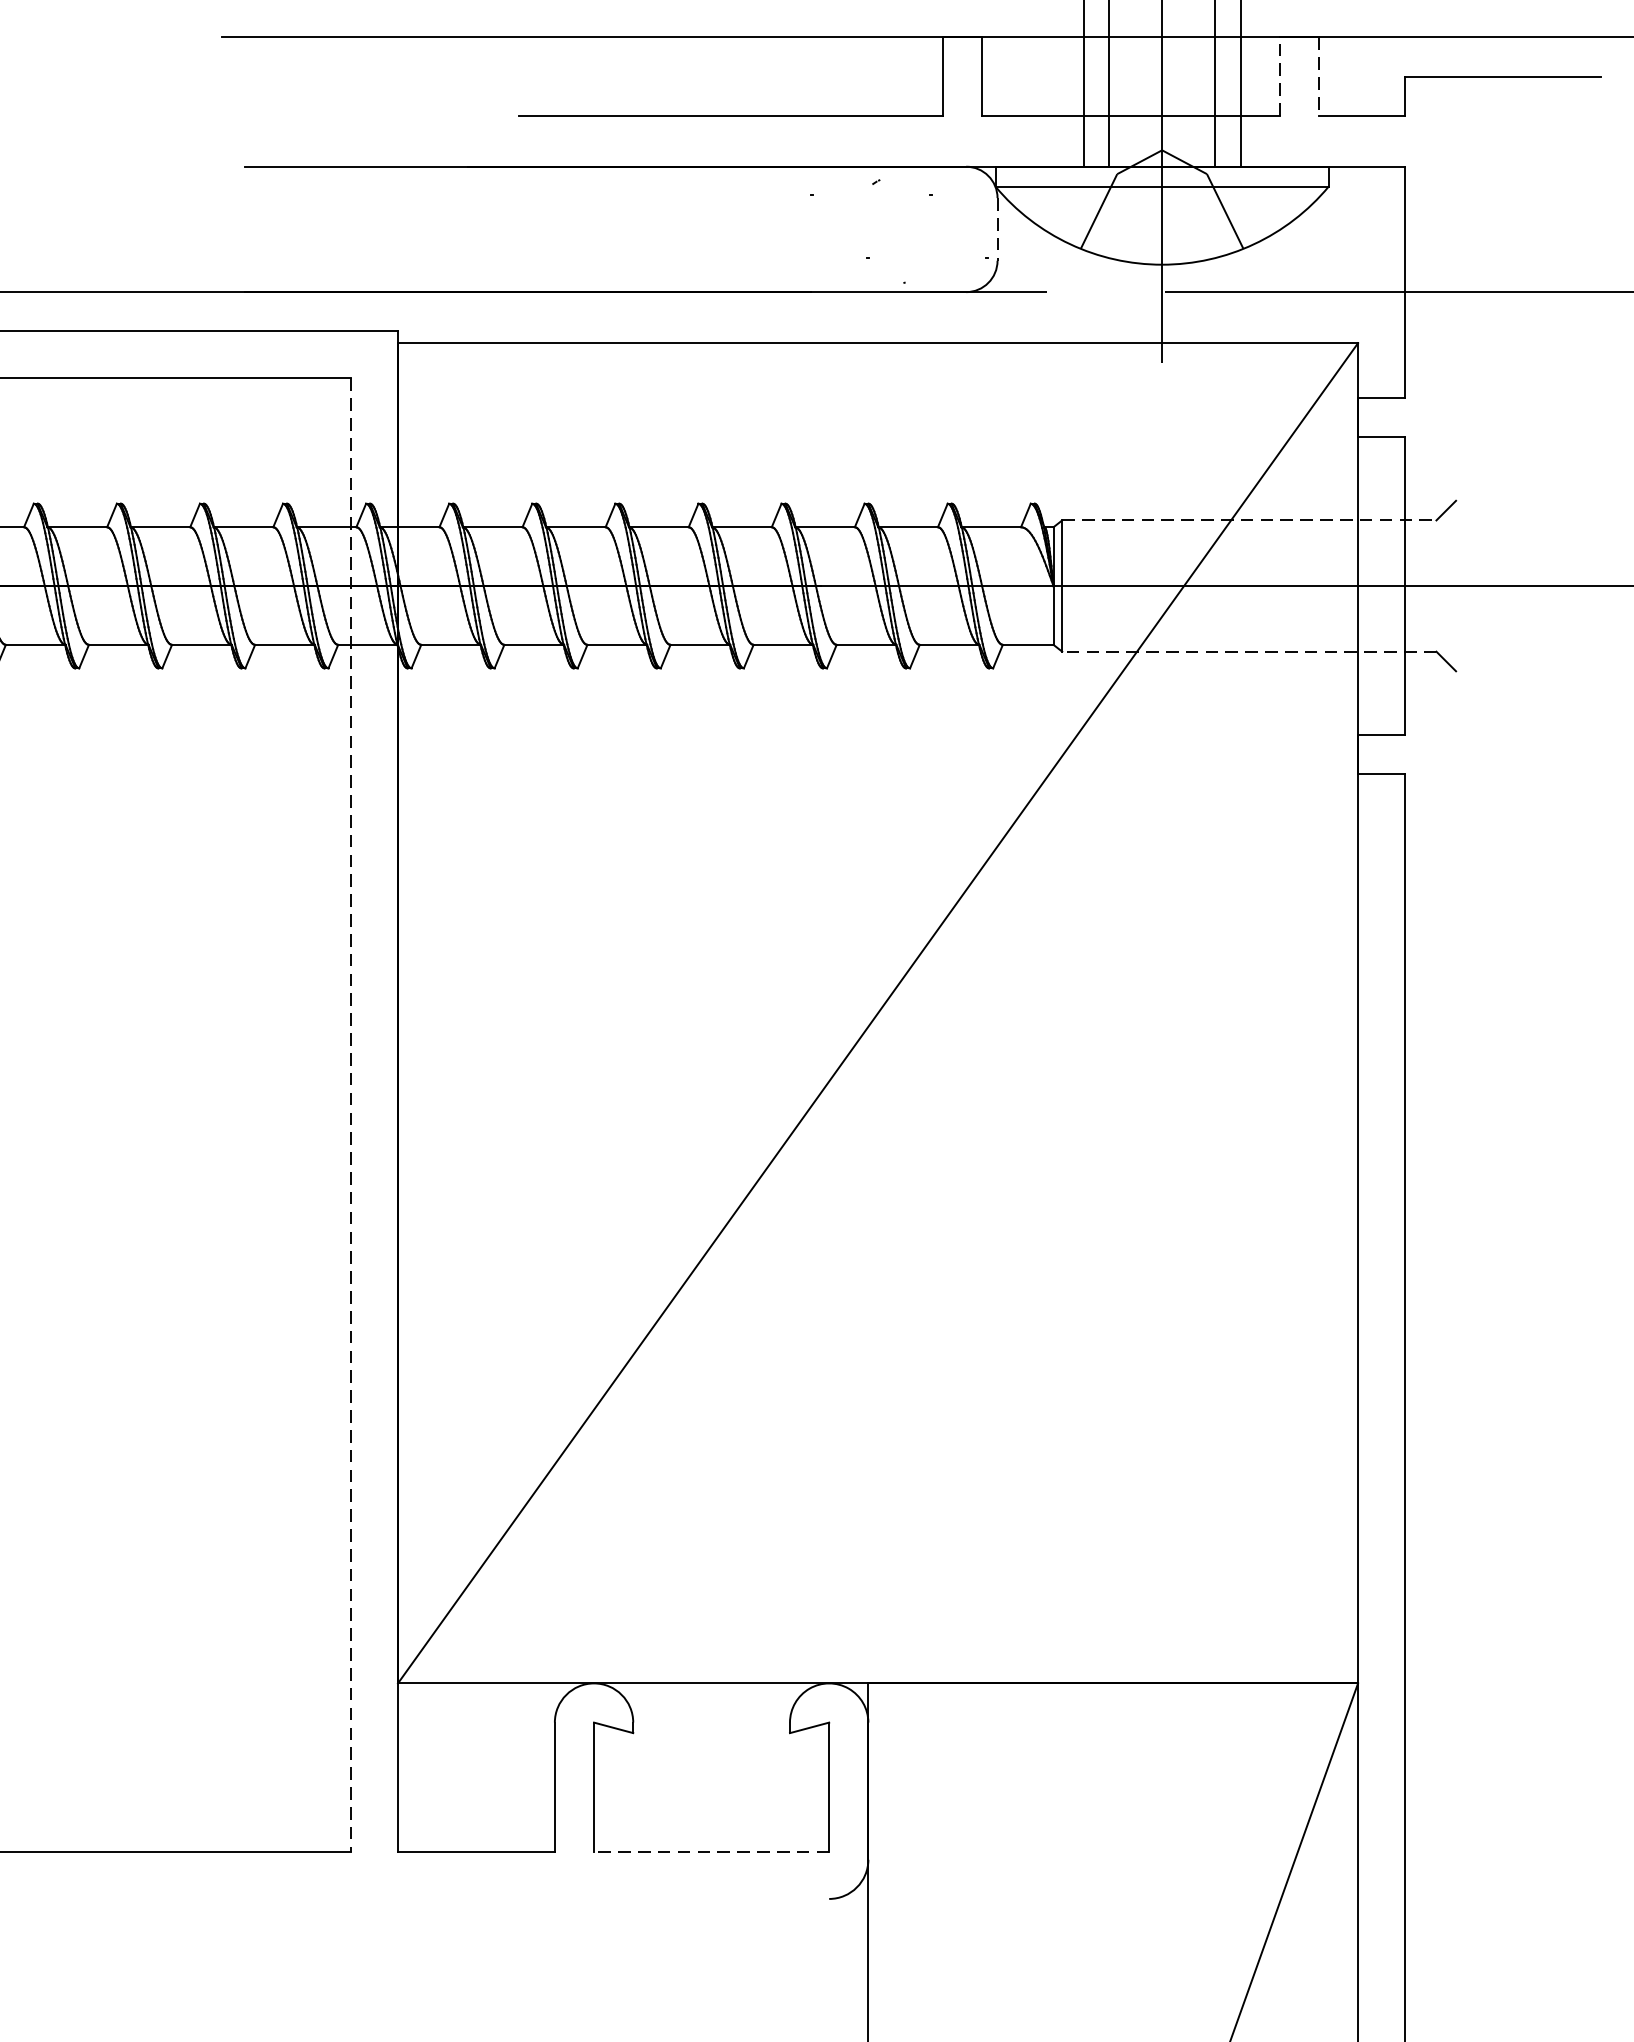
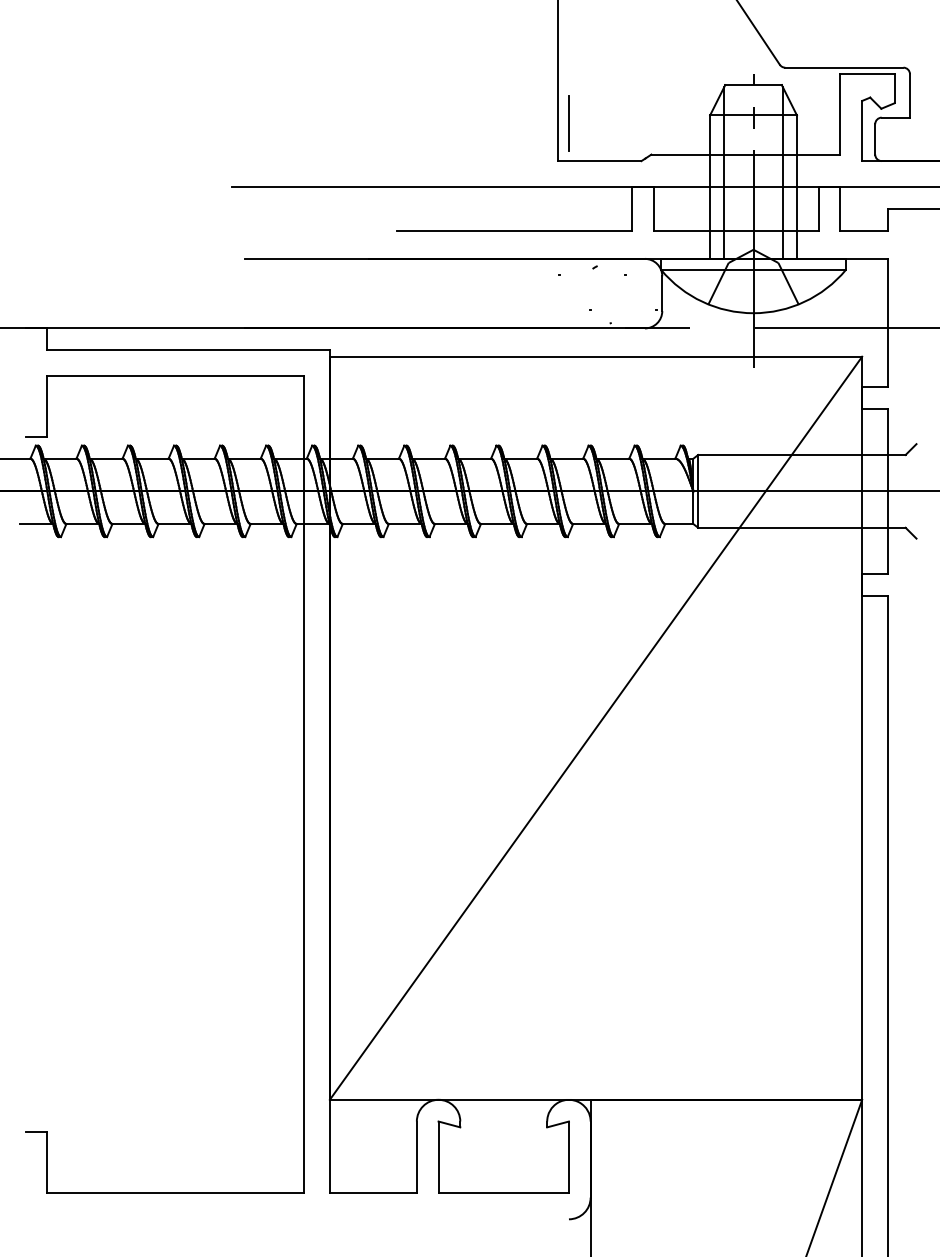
line: (1279, 75) -> (818, 208), dashed -> solid
line: (1318, 75) -> (840, 208), dashed -> solid
line: (997, 230) -> (662, 294), dashed -> solid
line: (1248, 519) -> (801, 454), dashed -> solid
line: (1248, 651) -> (801, 527), dashed -> solid
line: (350, 1116) -> (303, 785), dashed -> solid
line: (711, 1852) -> (503, 1193), dashed -> solid

